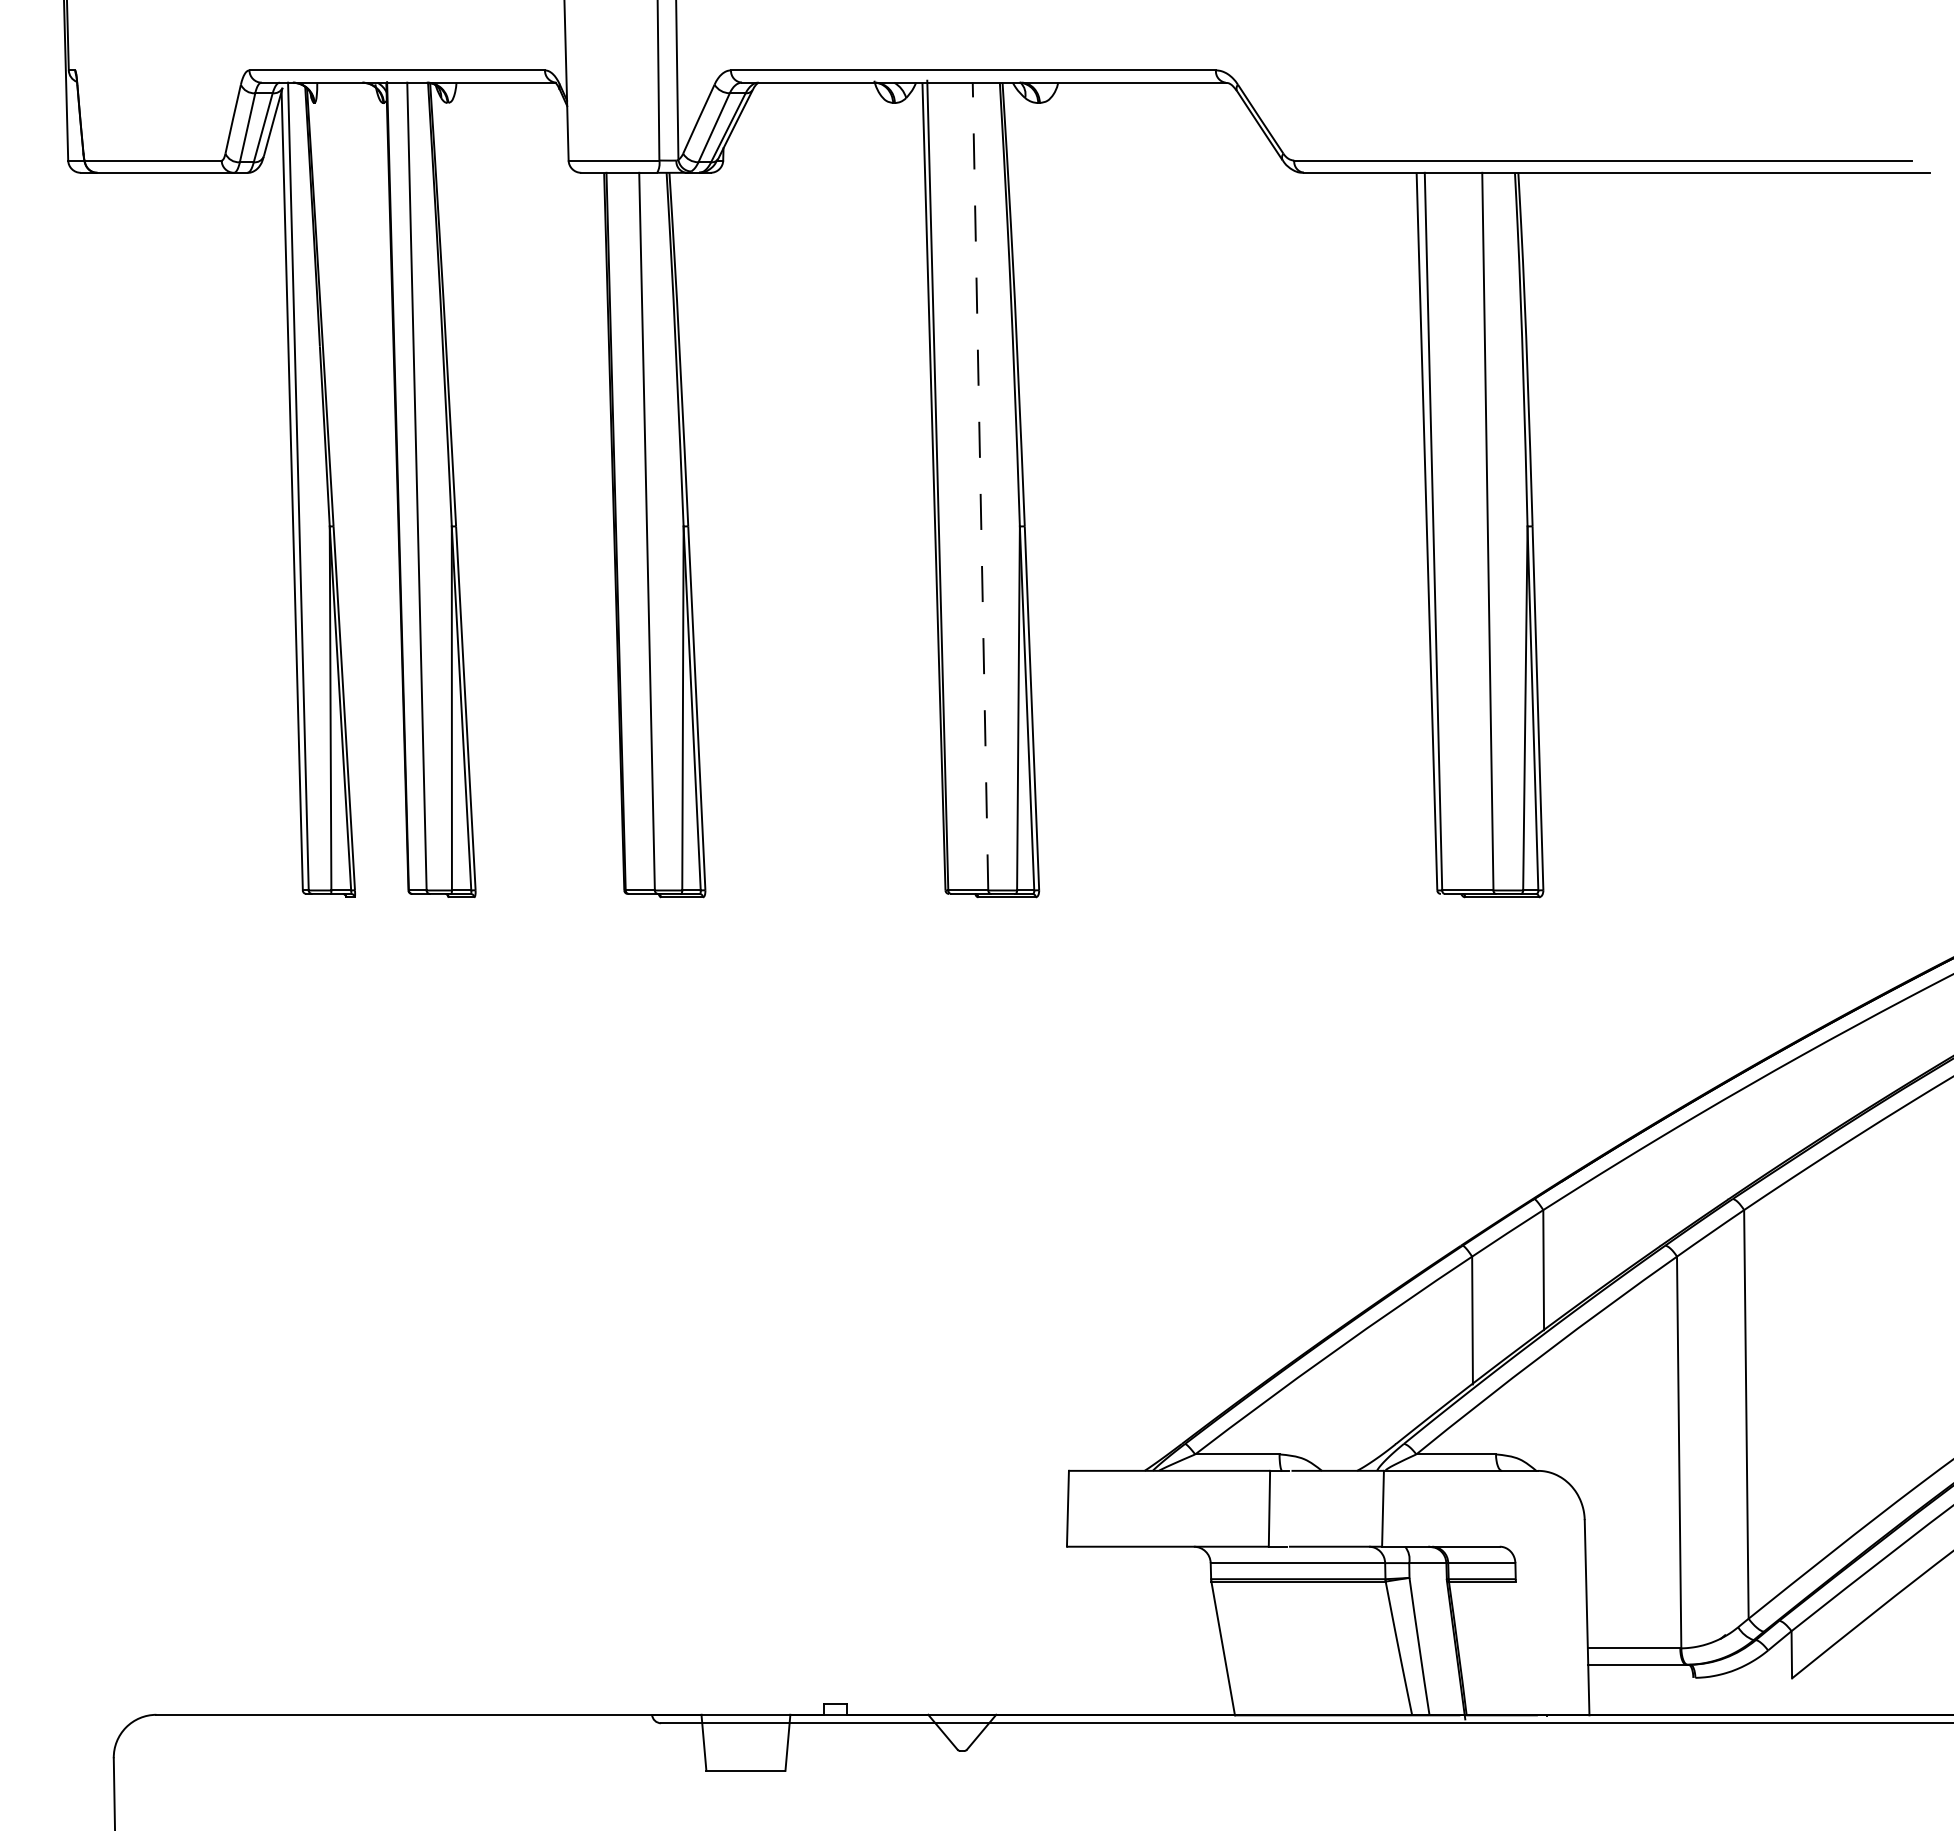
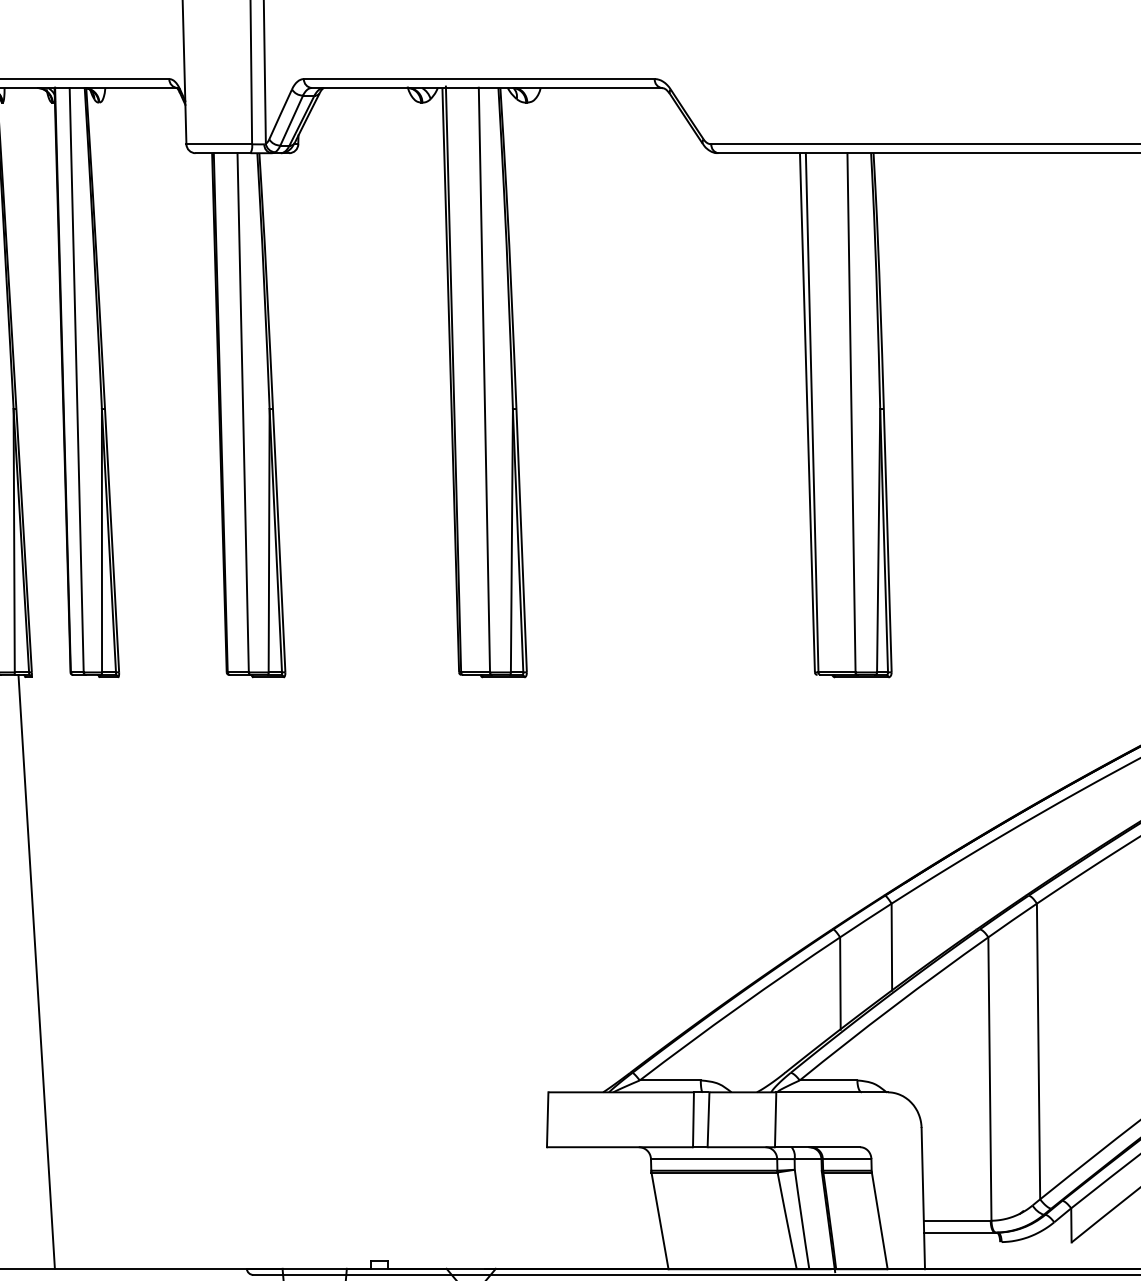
line: (980, 485) -> (484, 379), dashed -> solid
line: (361, 1303) -> (36, 971), added
line: (1290, 1508) -> (708, 1119), added
line: (1526, 1648) -> (879, 1220), added

